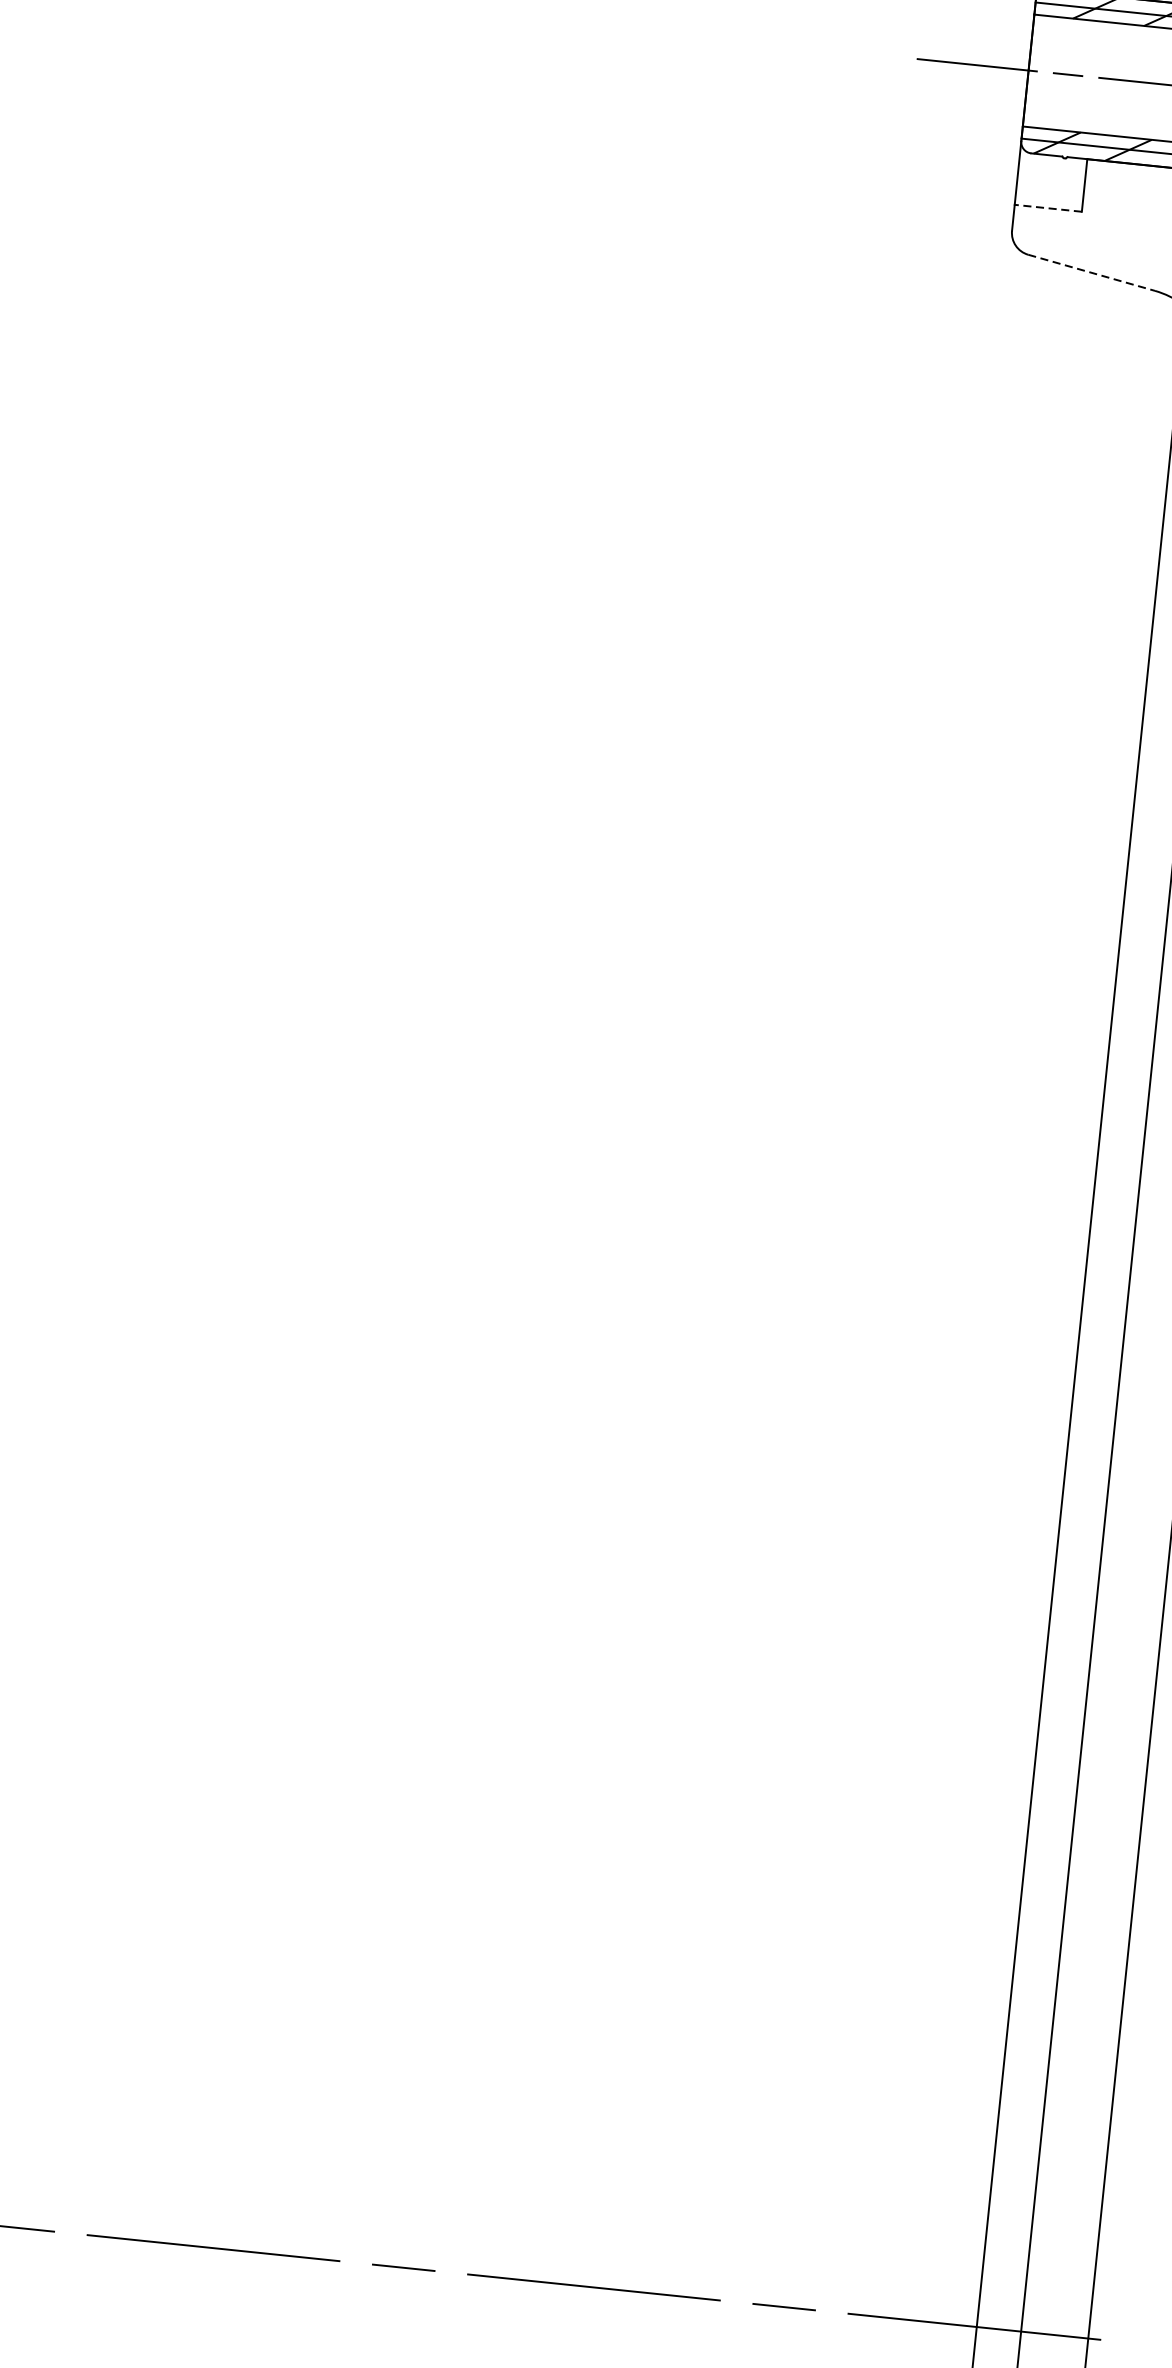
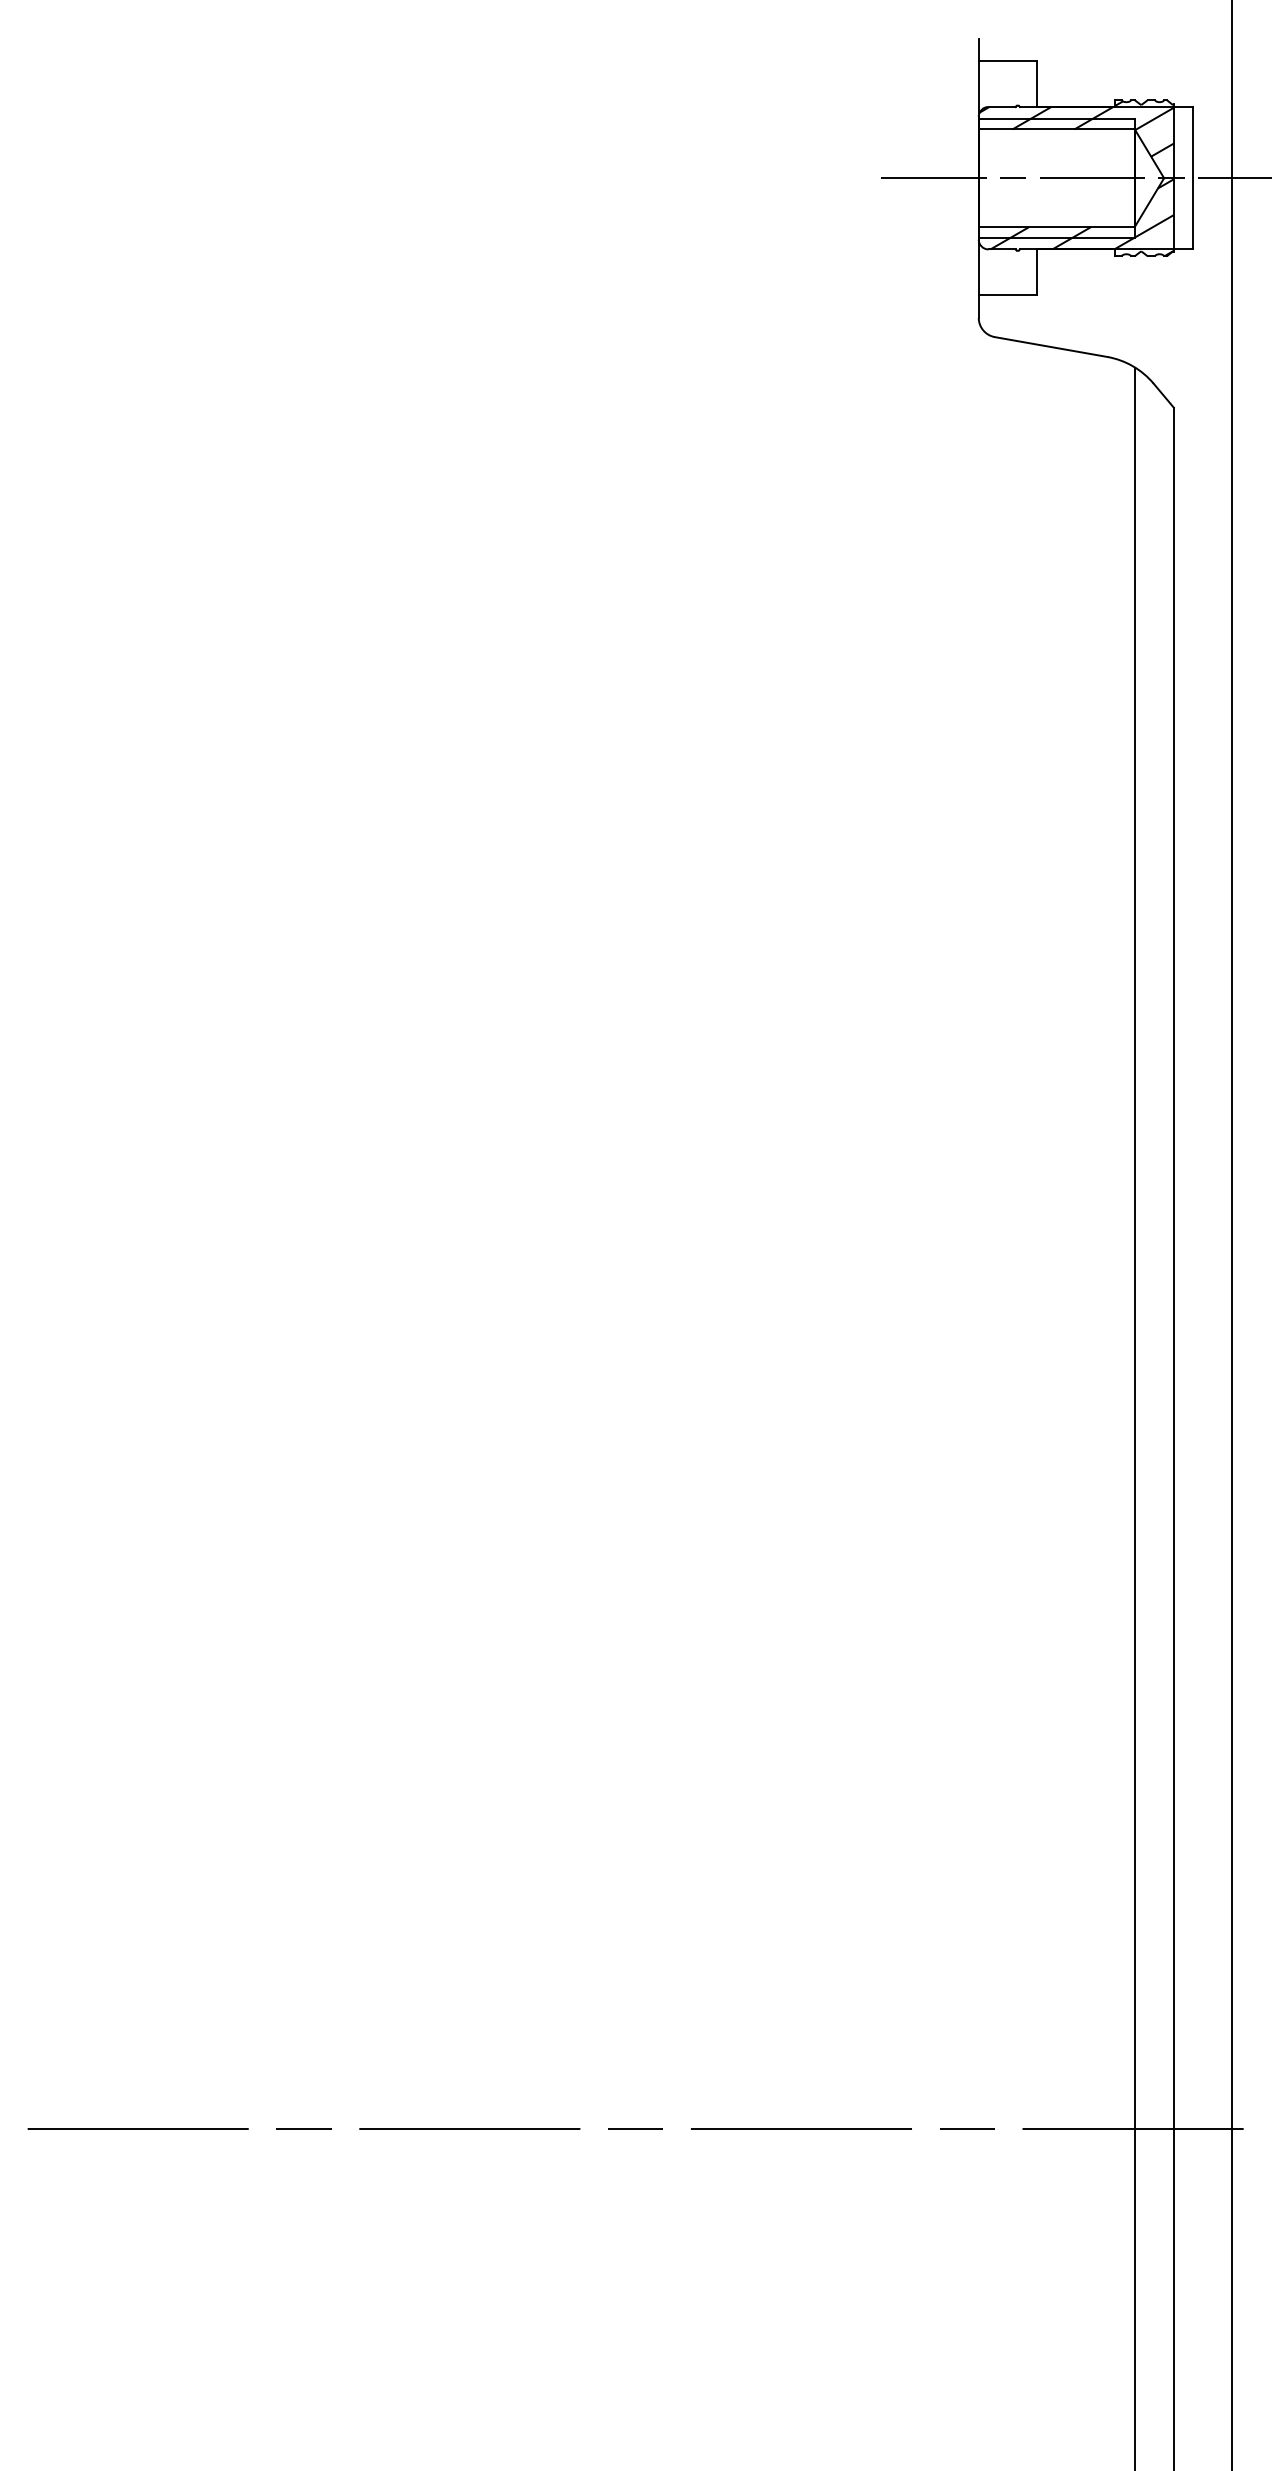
line: (1047, 208) -> (1007, 295), dashed -> solid
line: (1091, 273) -> (1051, 347), dashed -> solid

